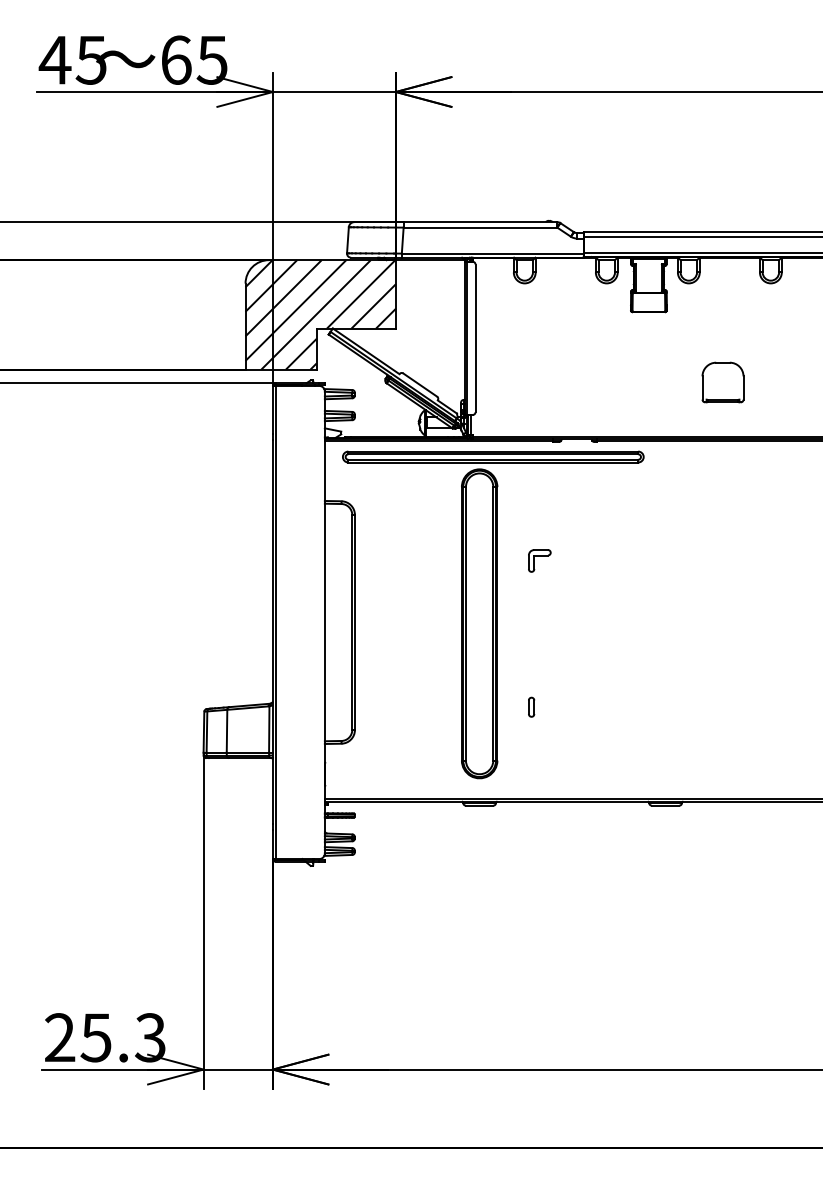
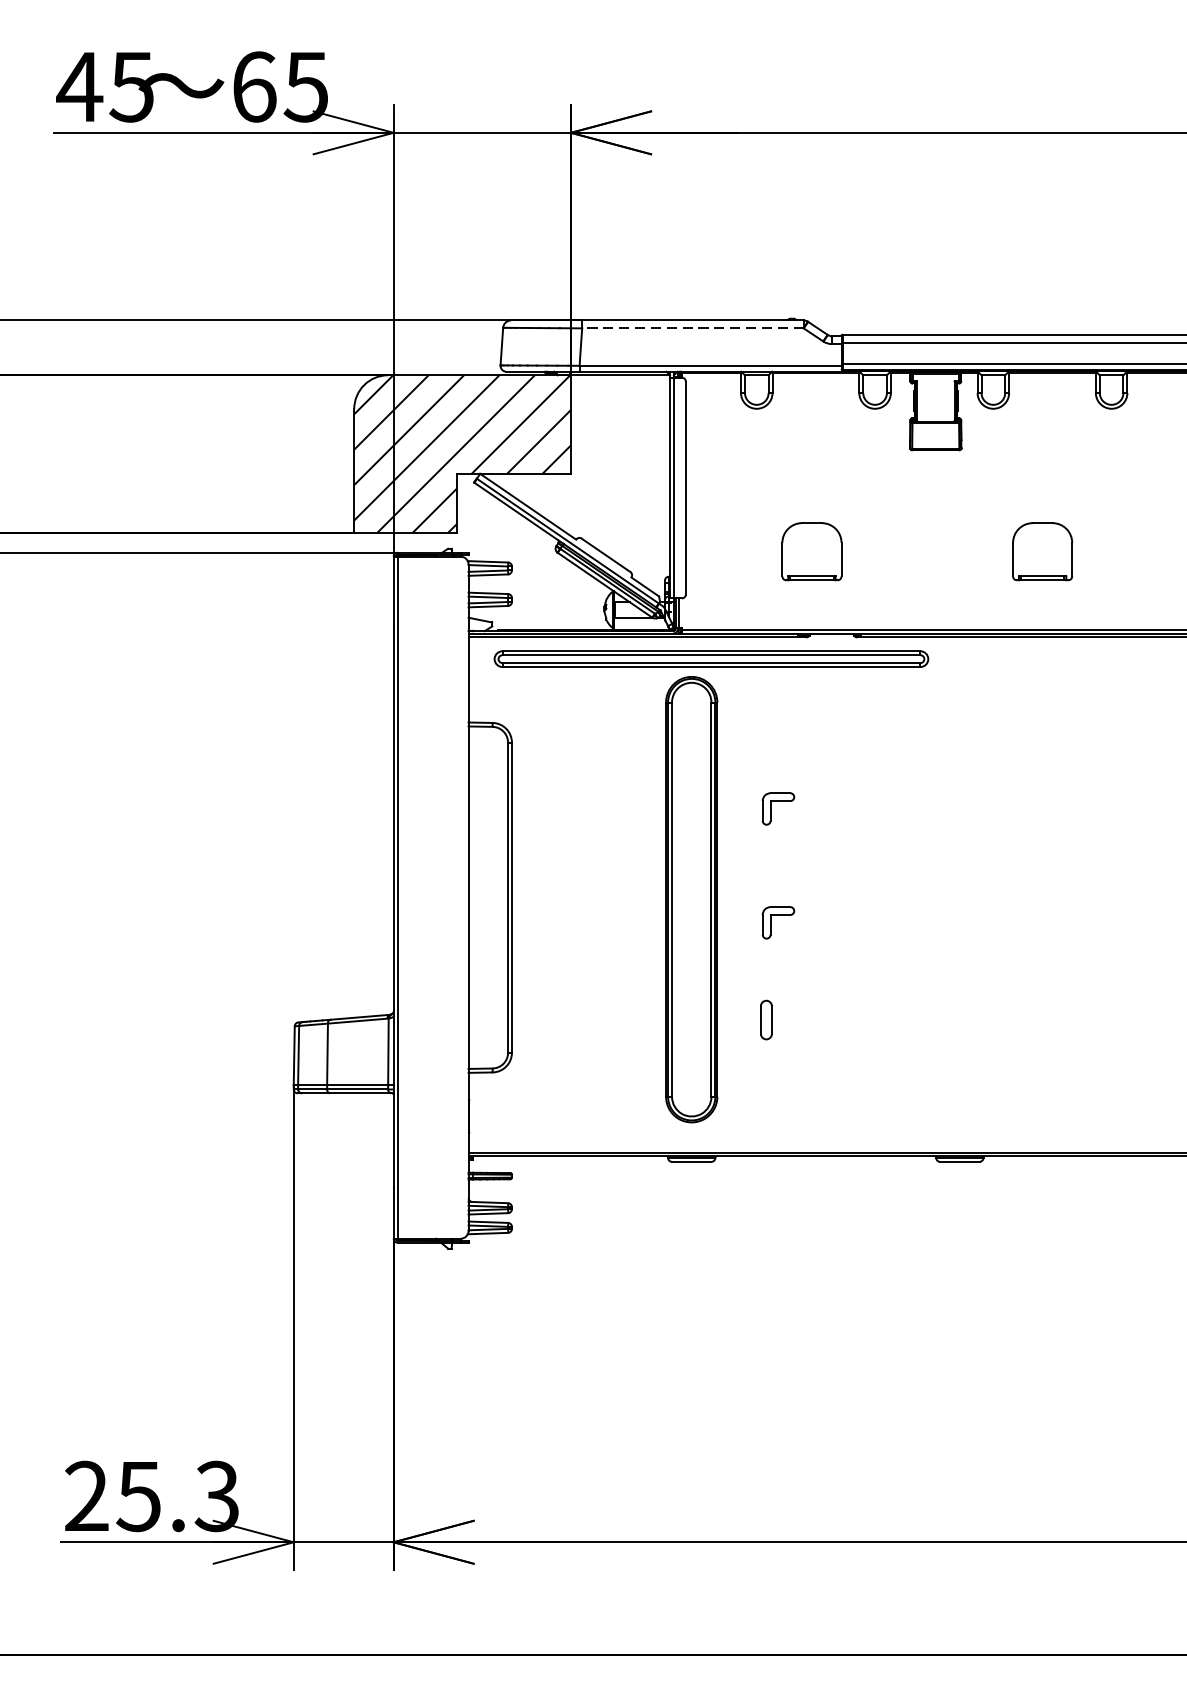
line: (480, 227) -> (692, 328), solid -> dashed
part: (562, 382) -> (811, 551), added
part: (539, 639) -> (778, 922), added
part: (531, 706) -> (766, 1018), size x1.4

